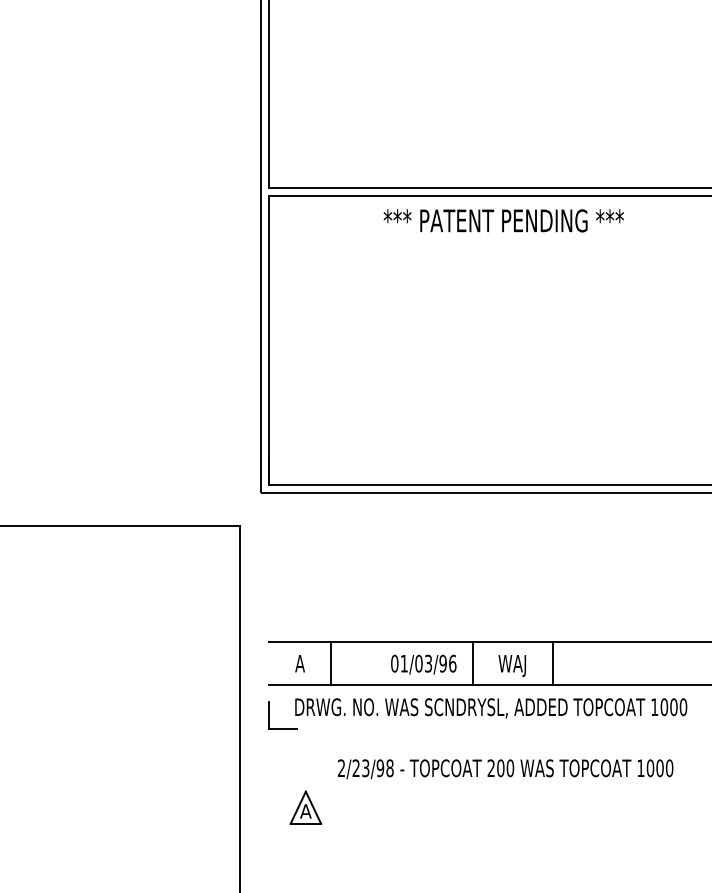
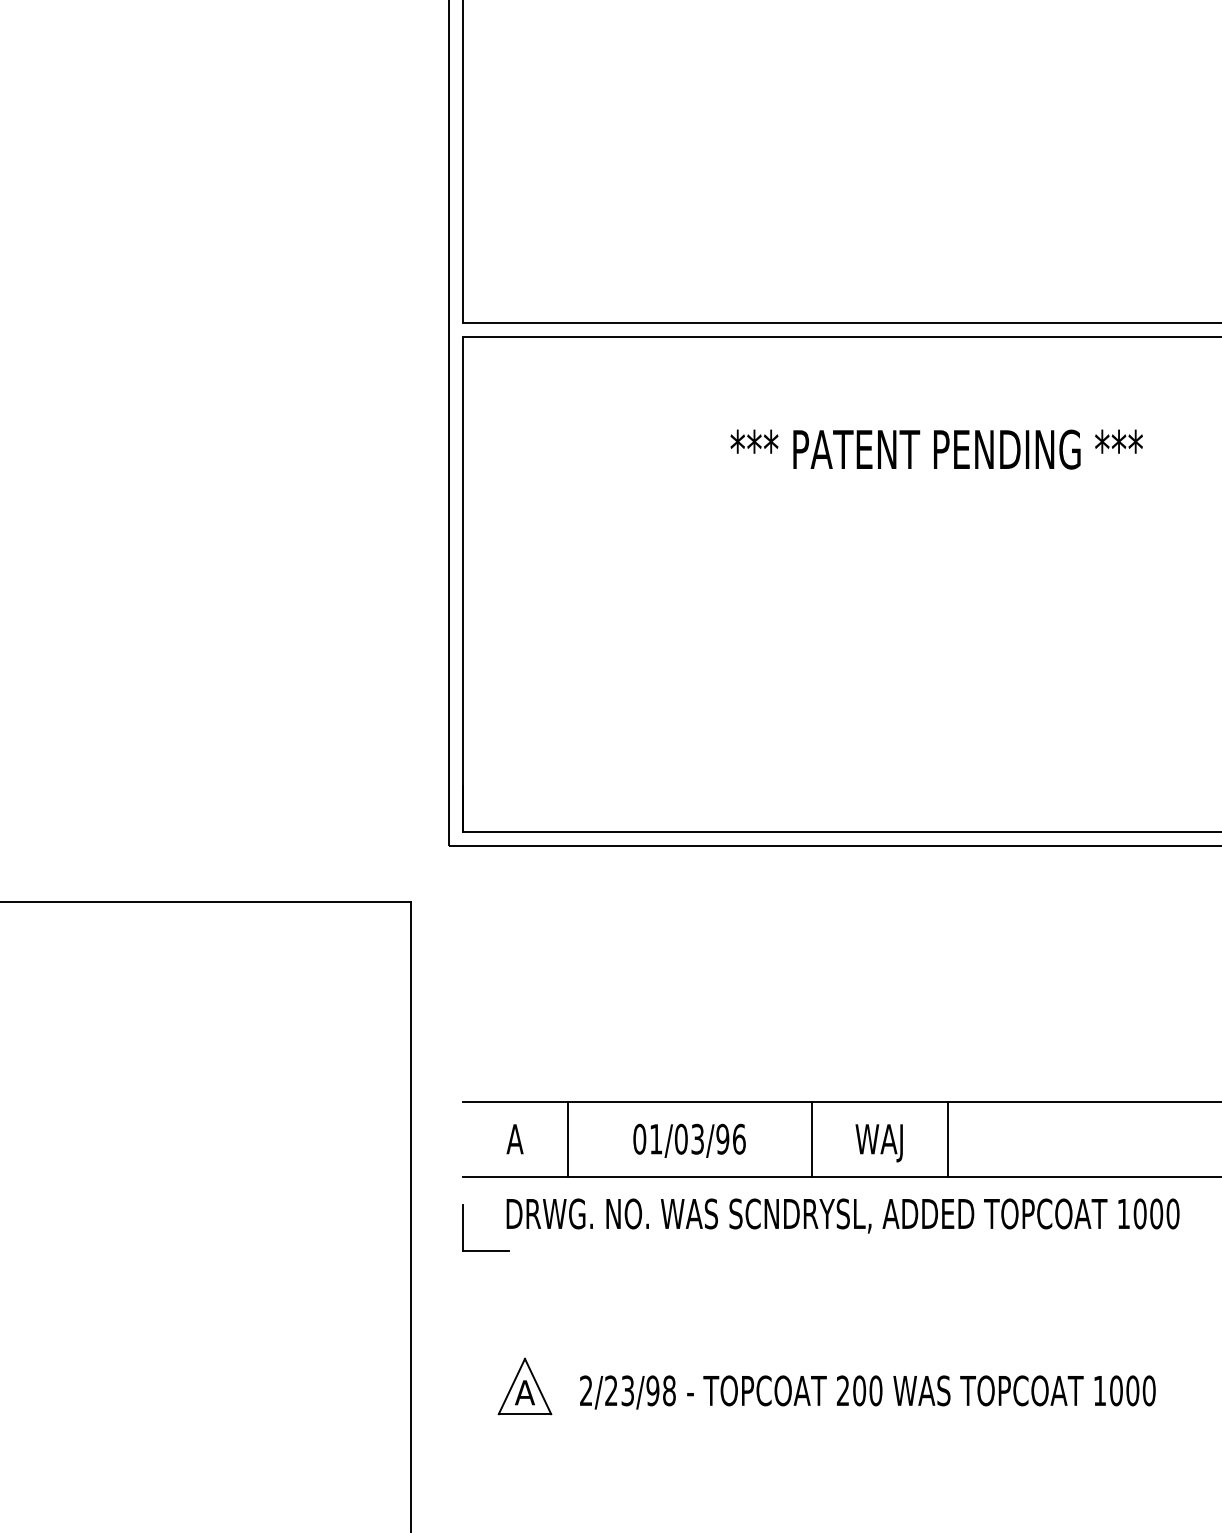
text: (503, 220) -> (936, 449), moved
text: (423, 664) -> (689, 1140), moved
text: (505, 769) -> (867, 1392), moved

